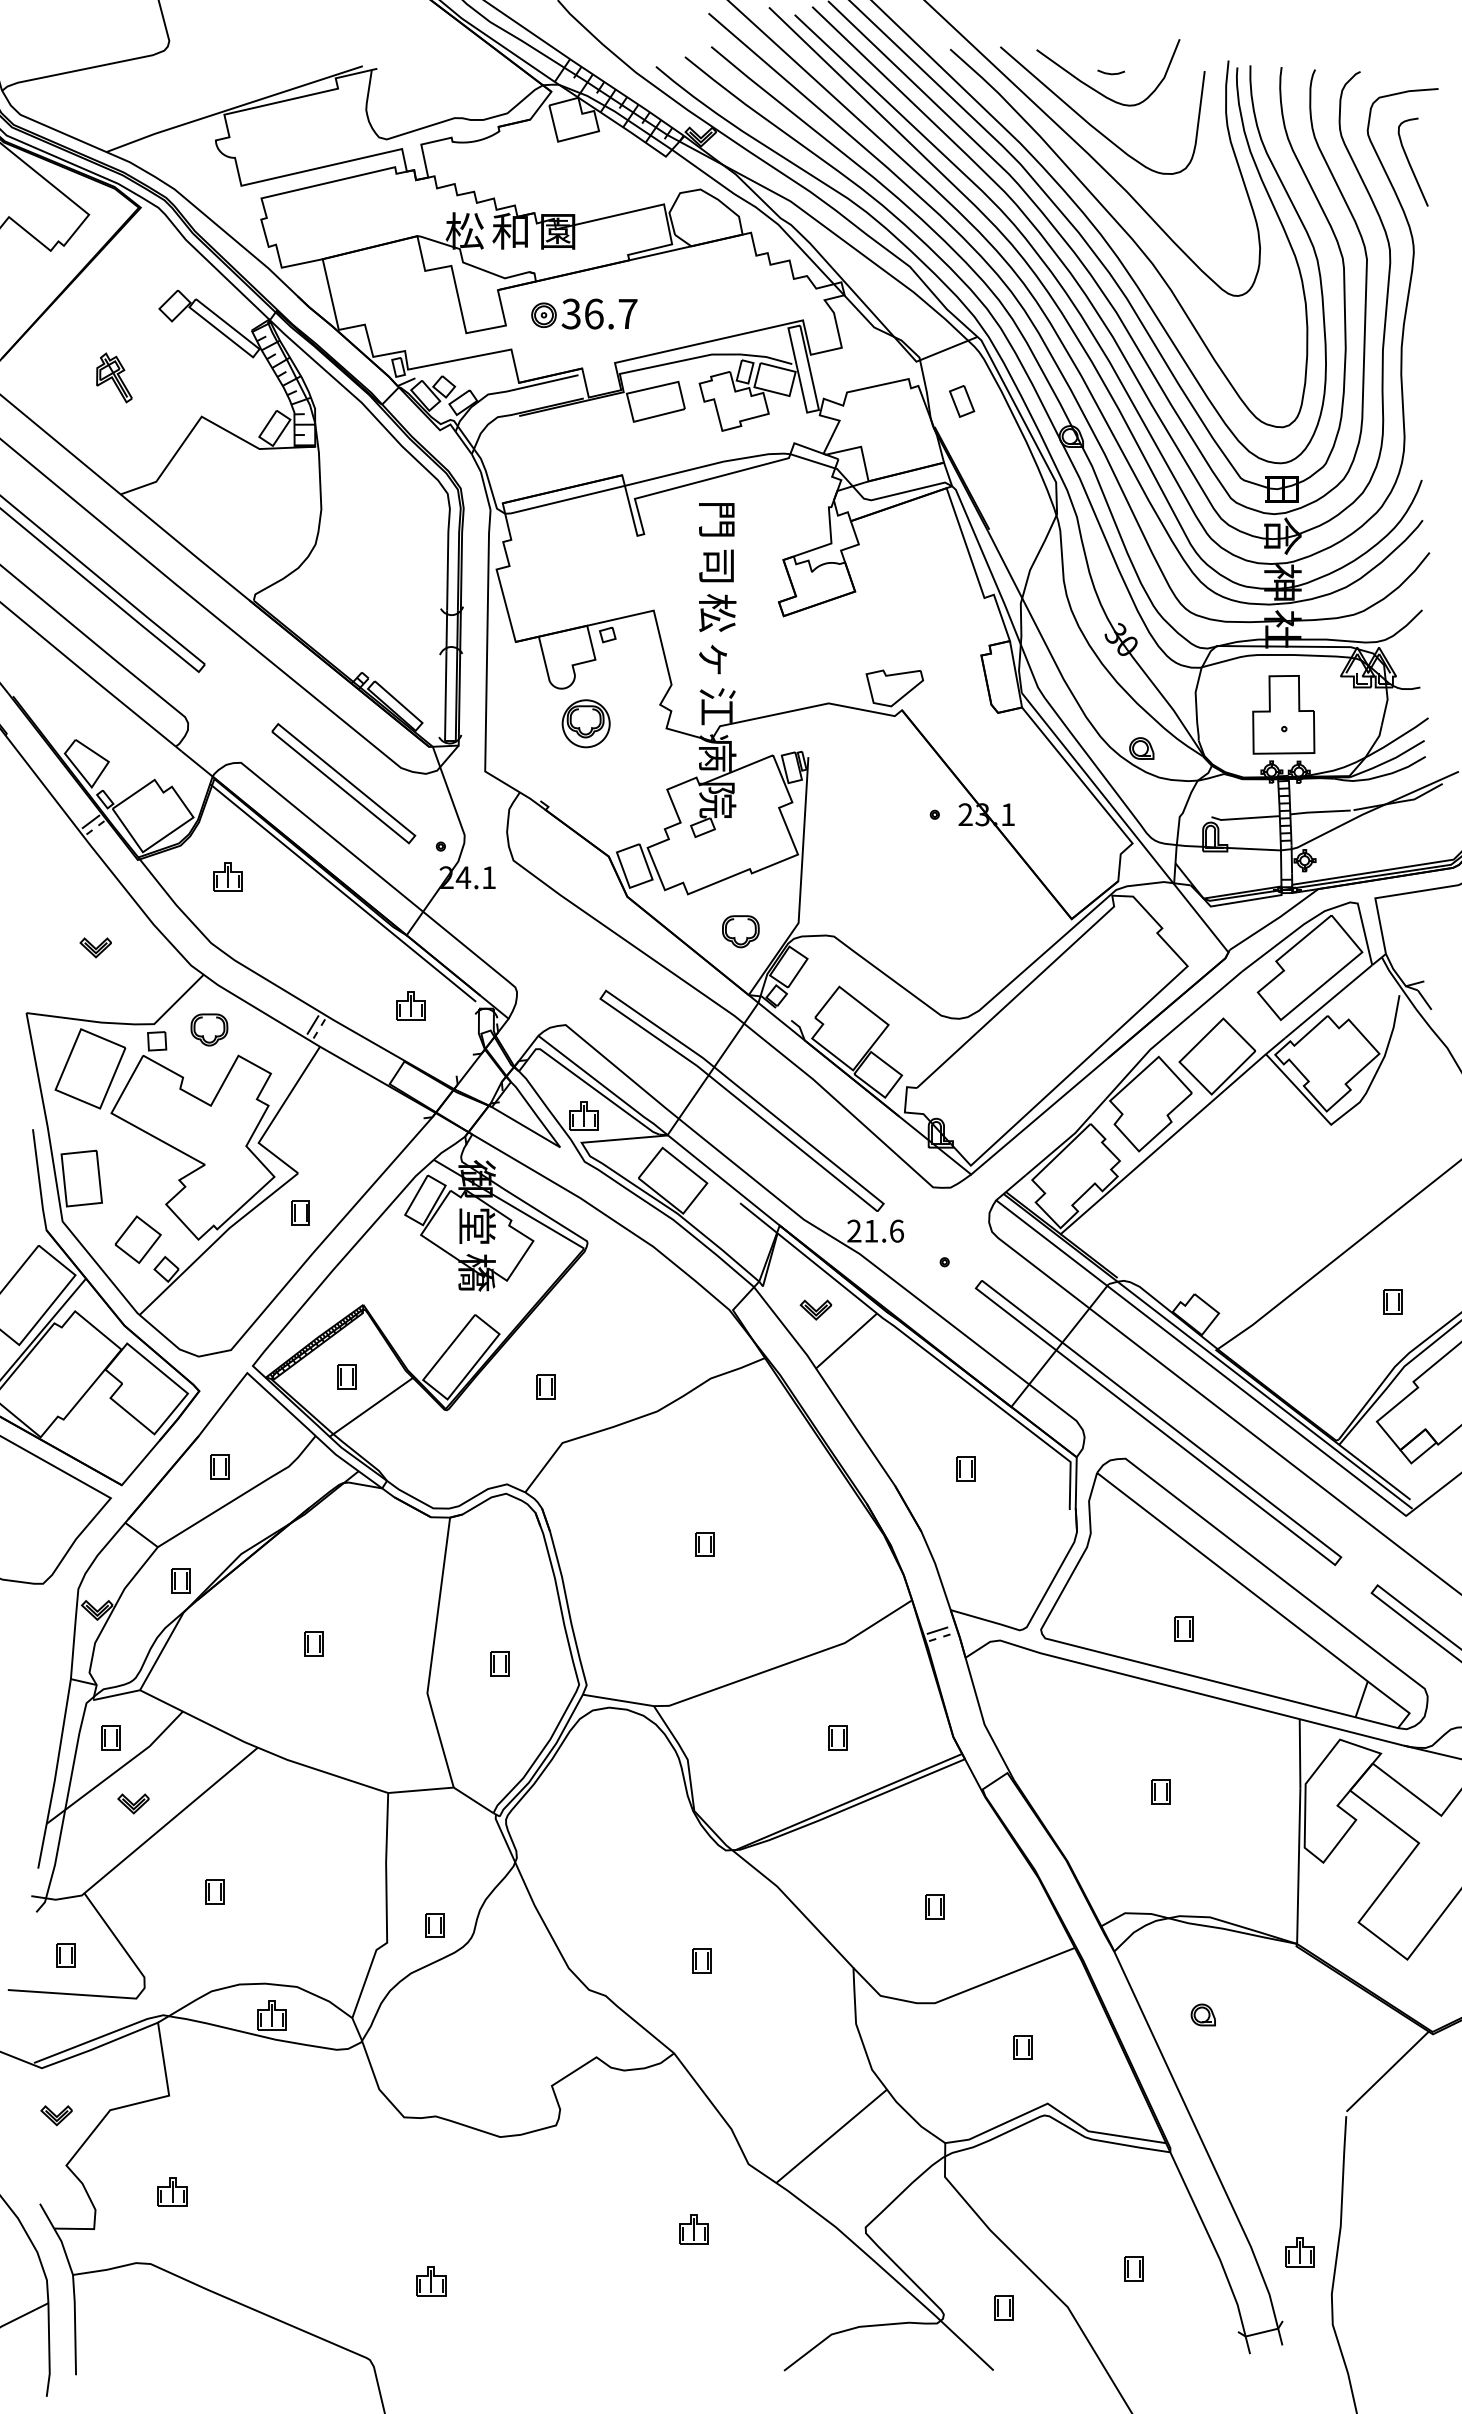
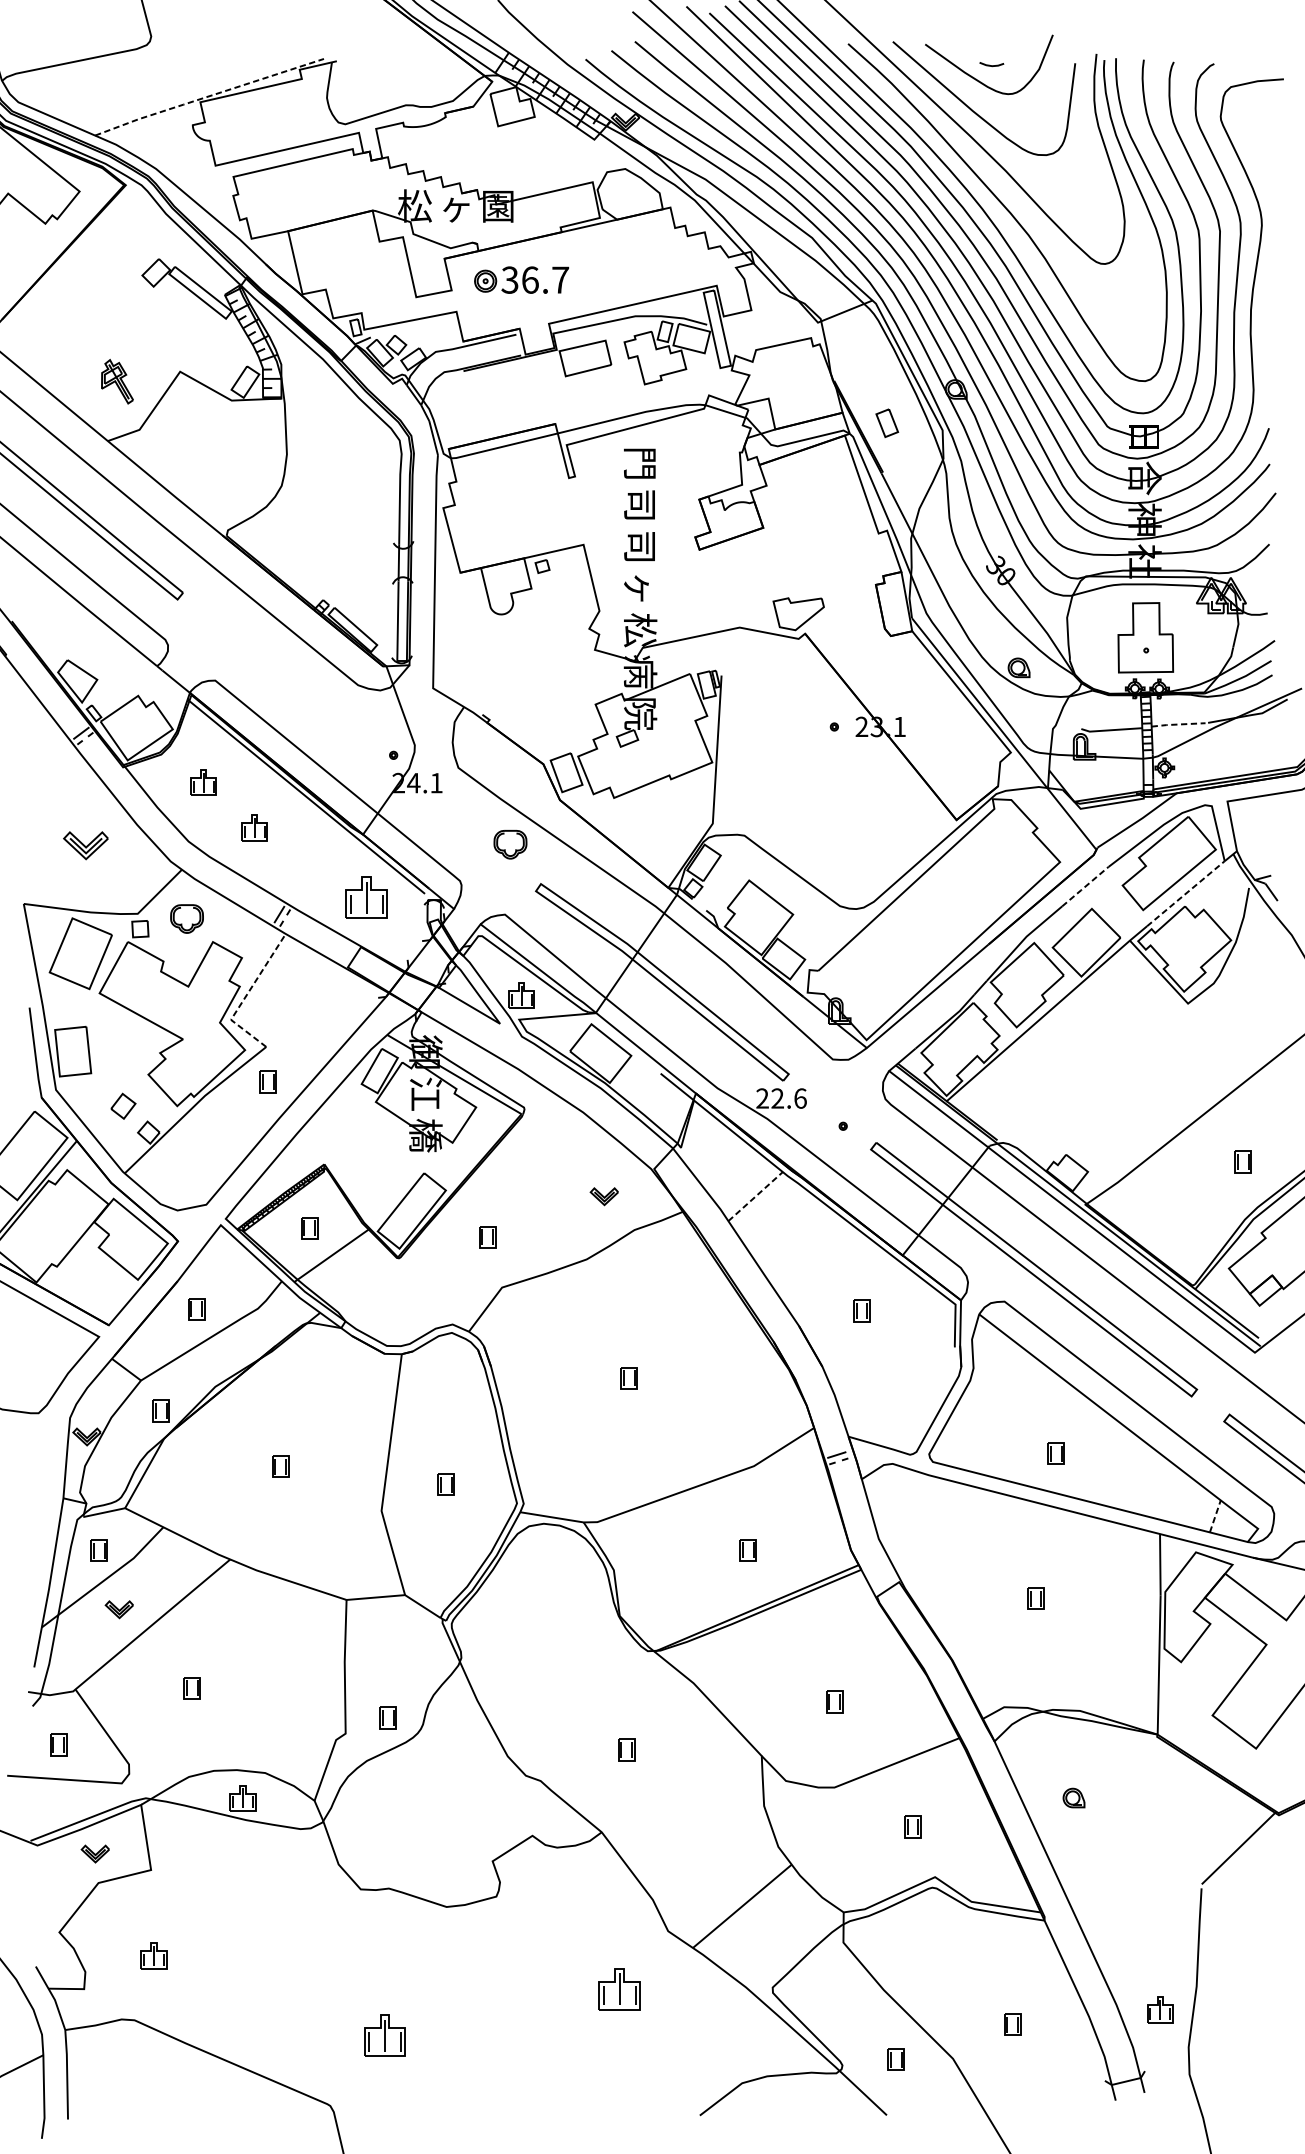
line: (233, 108) -> (208, 96), solid -> dashed
curve: (1410, 163) -> (1258, 145), removed
text: (509, 230) -> (454, 205), 和 -> ヶ
part: (114, 377) -> (117, 381), moved
part: (962, 401) -> (887, 423), moved
text: (717, 613) -> (640, 547), 松 -> 司
text: (717, 706) -> (640, 630), 江 -> 松
part: (585, 723) -> (522, 645), removed
part: (343, 783) -> (306, 699), removed
line: (1319, 812) -> (1177, 724), solid -> dashed
part: (284, 927) -> (254, 827), added
part: (740, 931) -> (510, 844), moved
part: (95, 947) -> (85, 845), size x1.6
line: (1215, 994) -> (1084, 887), solid -> dashed
line: (1328, 1001) -> (1185, 893), solid -> dashed
part: (410, 1005) -> (366, 897), size x1.6
line: (275, 1116) -> (246, 996), solid -> dashed
text: (477, 1225) -> (426, 1093), 堂 -> 江
text: (871, 1230) -> (777, 1097), 21.6 -> 22.6
part: (137, 1239) -> (122, 1106), size x0.6
part: (815, 1309) -> (603, 1196), moved
line: (846, 1340) -> (755, 1196), solid -> dashed
line: (1361, 1699) -> (1215, 1516), solid -> dashed
part: (56, 2115) -> (95, 1853), moved
part: (693, 2229) -> (619, 1989), size x1.6
part: (431, 2281) -> (385, 2035), size x1.6

